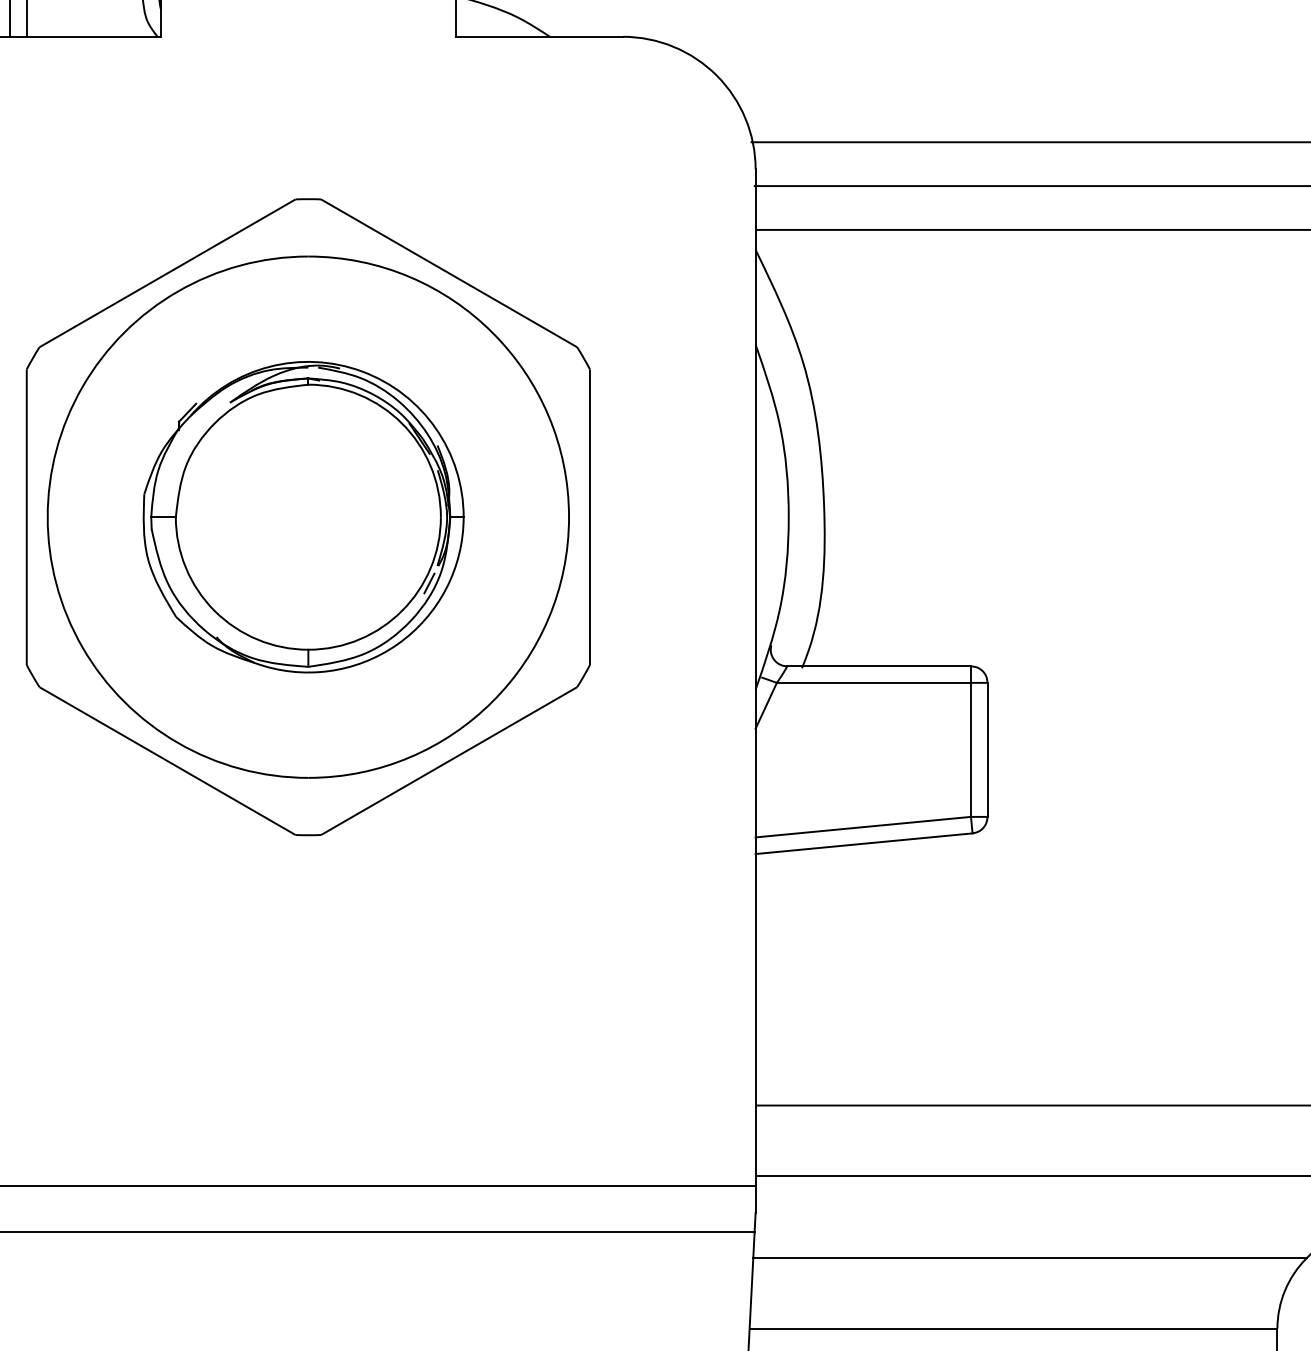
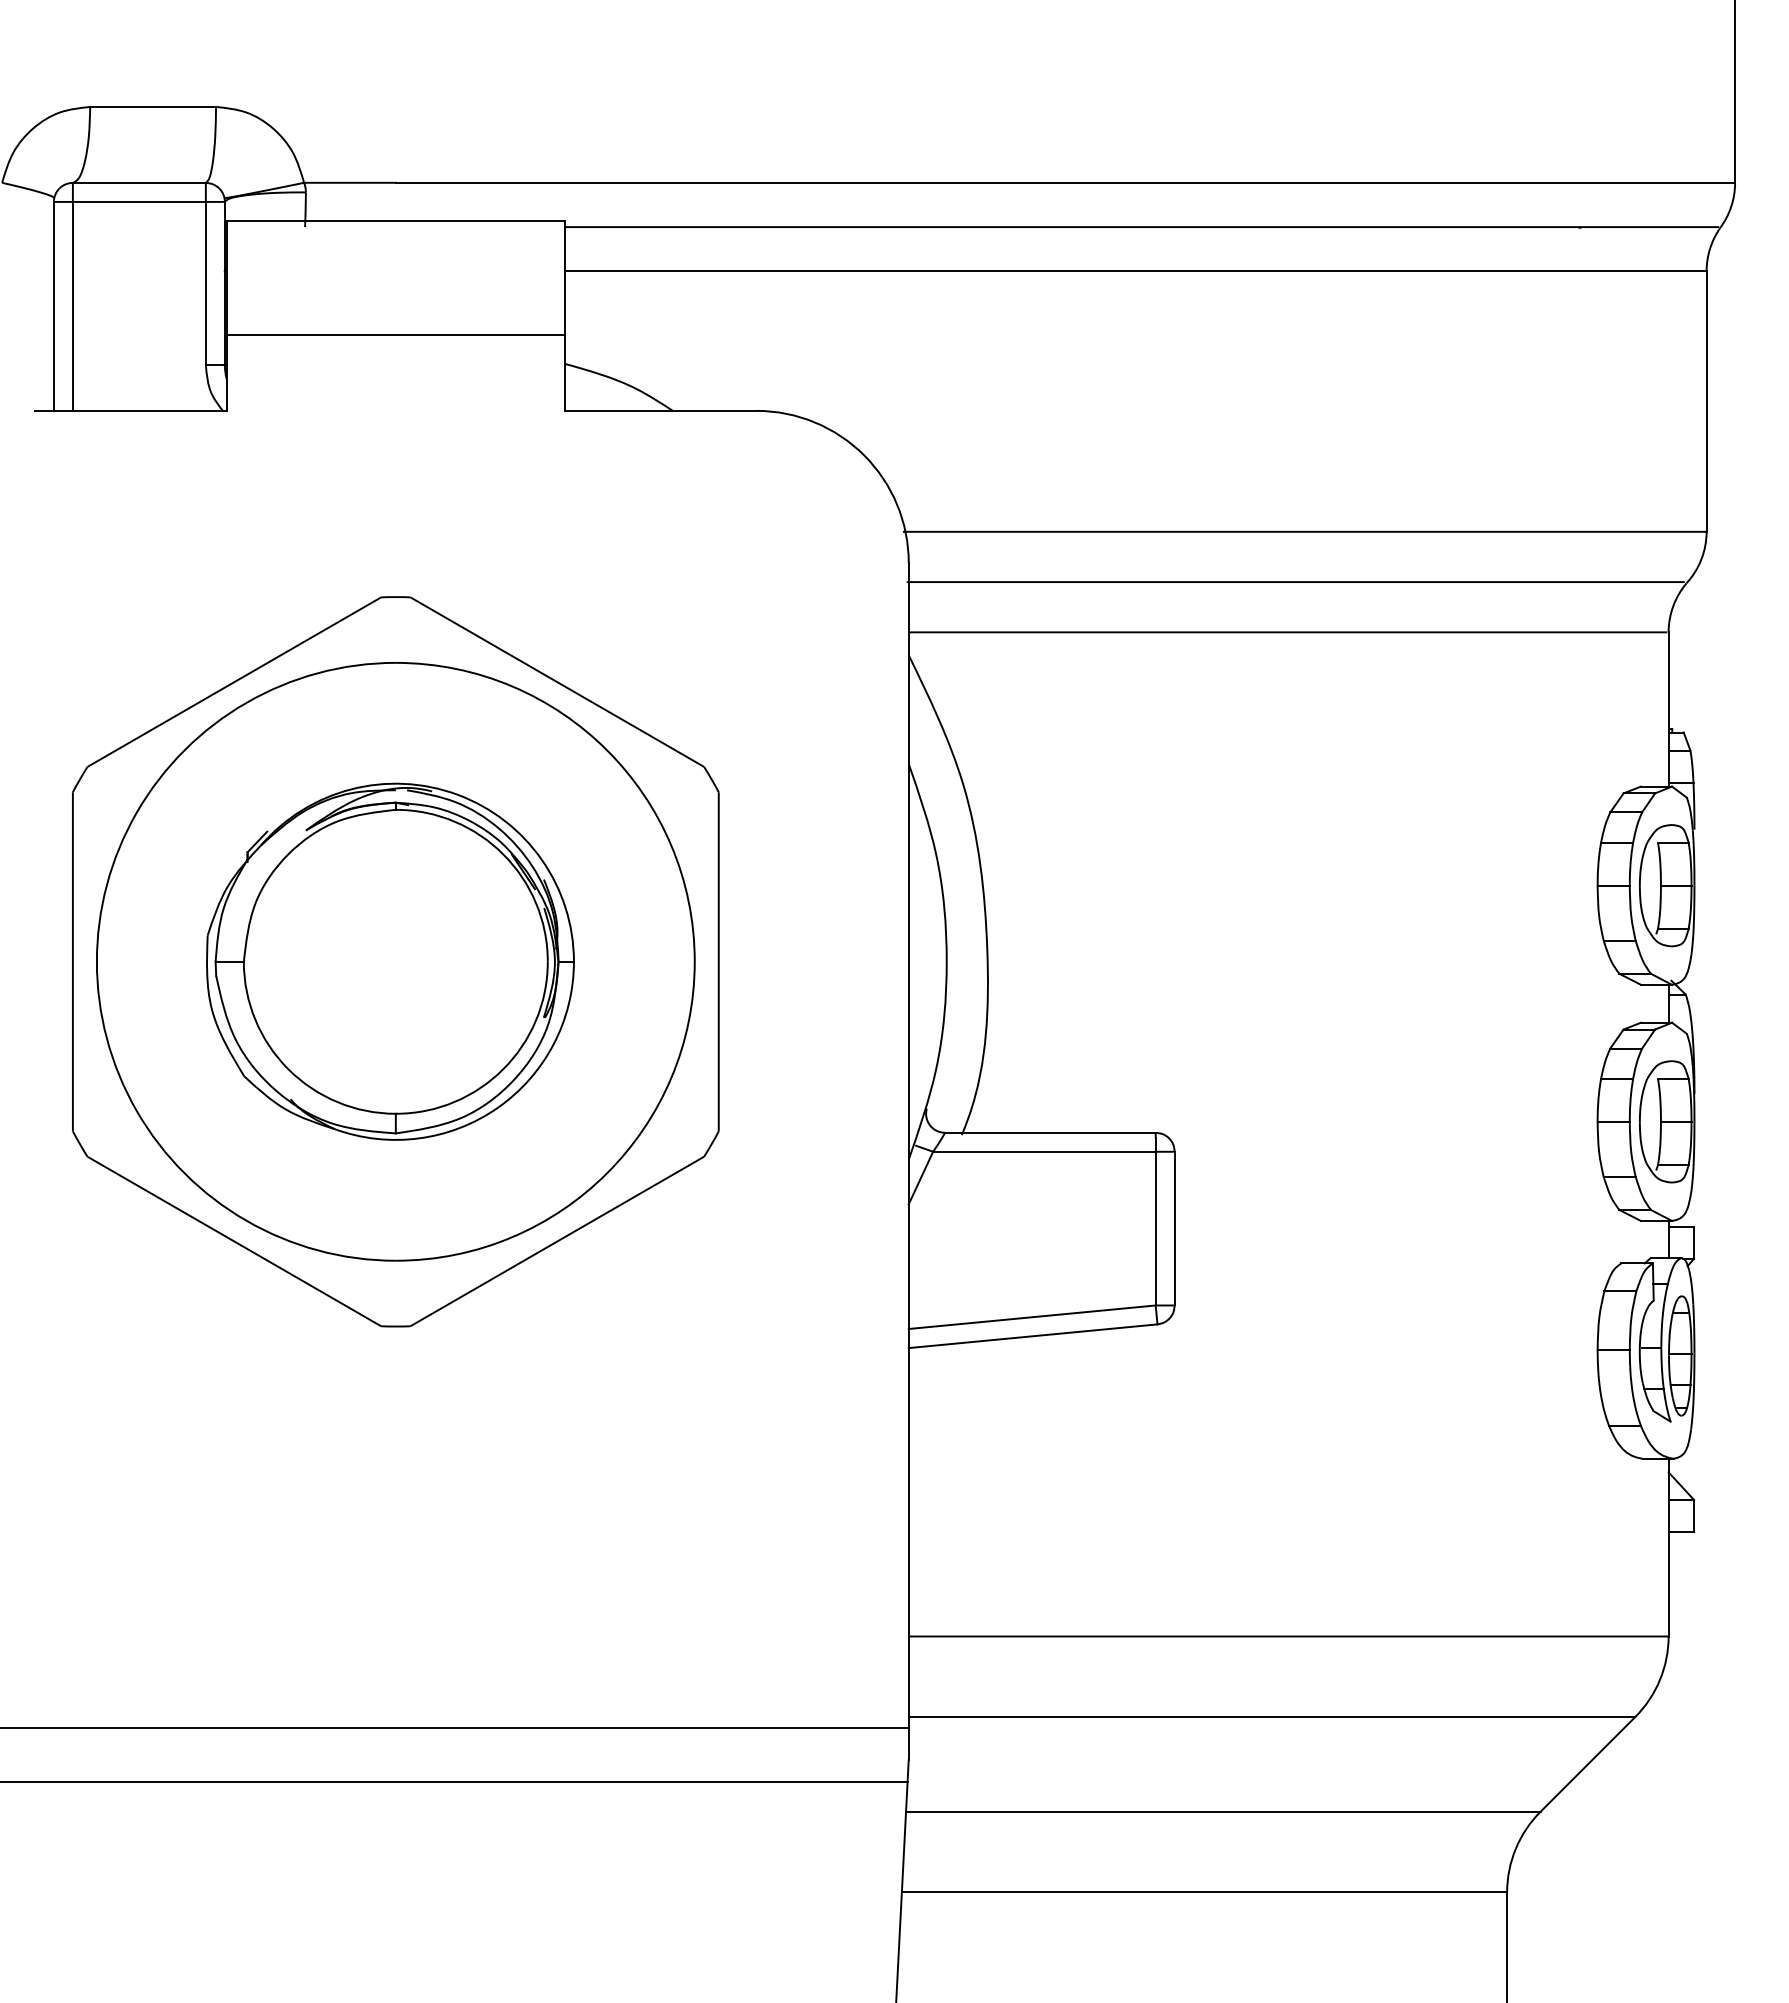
line: (429, 583) -> (534, 1037), removed

